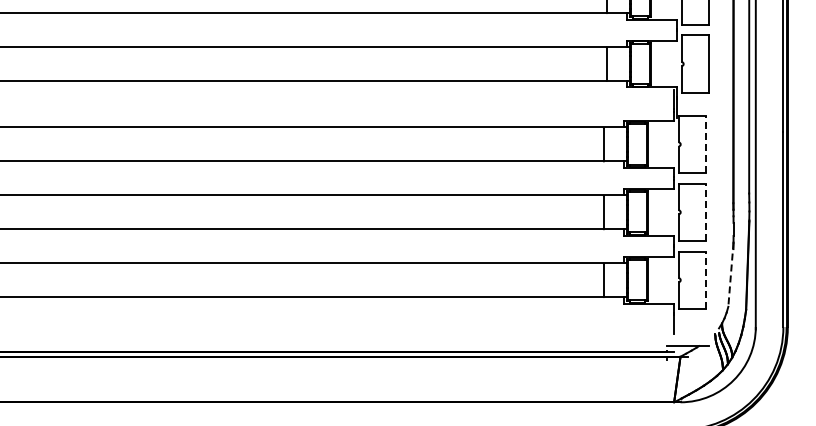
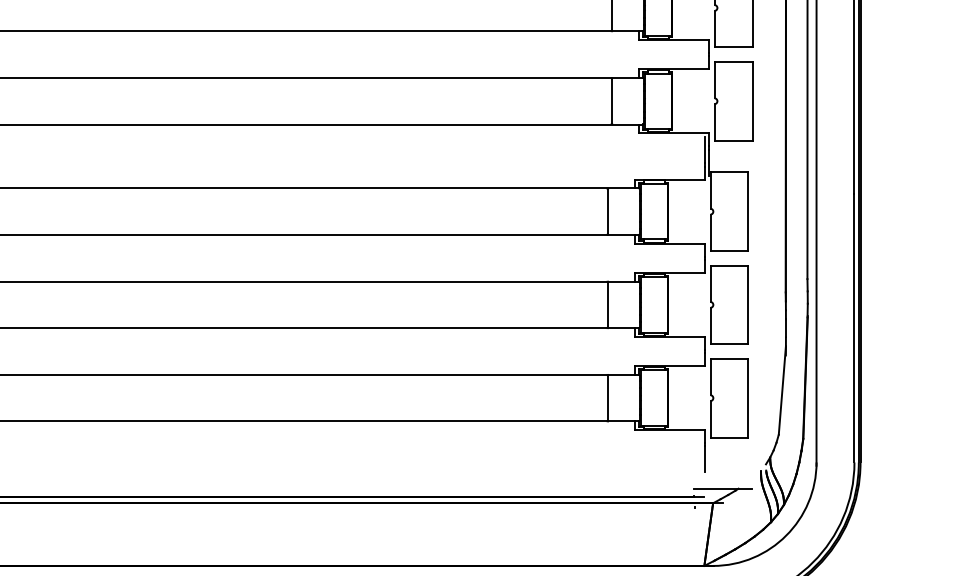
line: (706, 144) -> (748, 211), dashed -> solid
line: (706, 212) -> (748, 305), dashed -> solid
line: (730, 275) -> (781, 391), dashed -> solid
line: (706, 280) -> (748, 398), dashed -> solid

